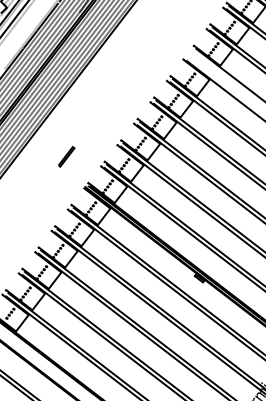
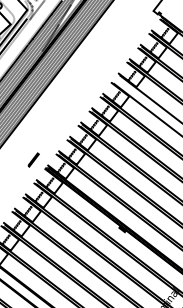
part: (66, 155) -> (33, 159), moved

